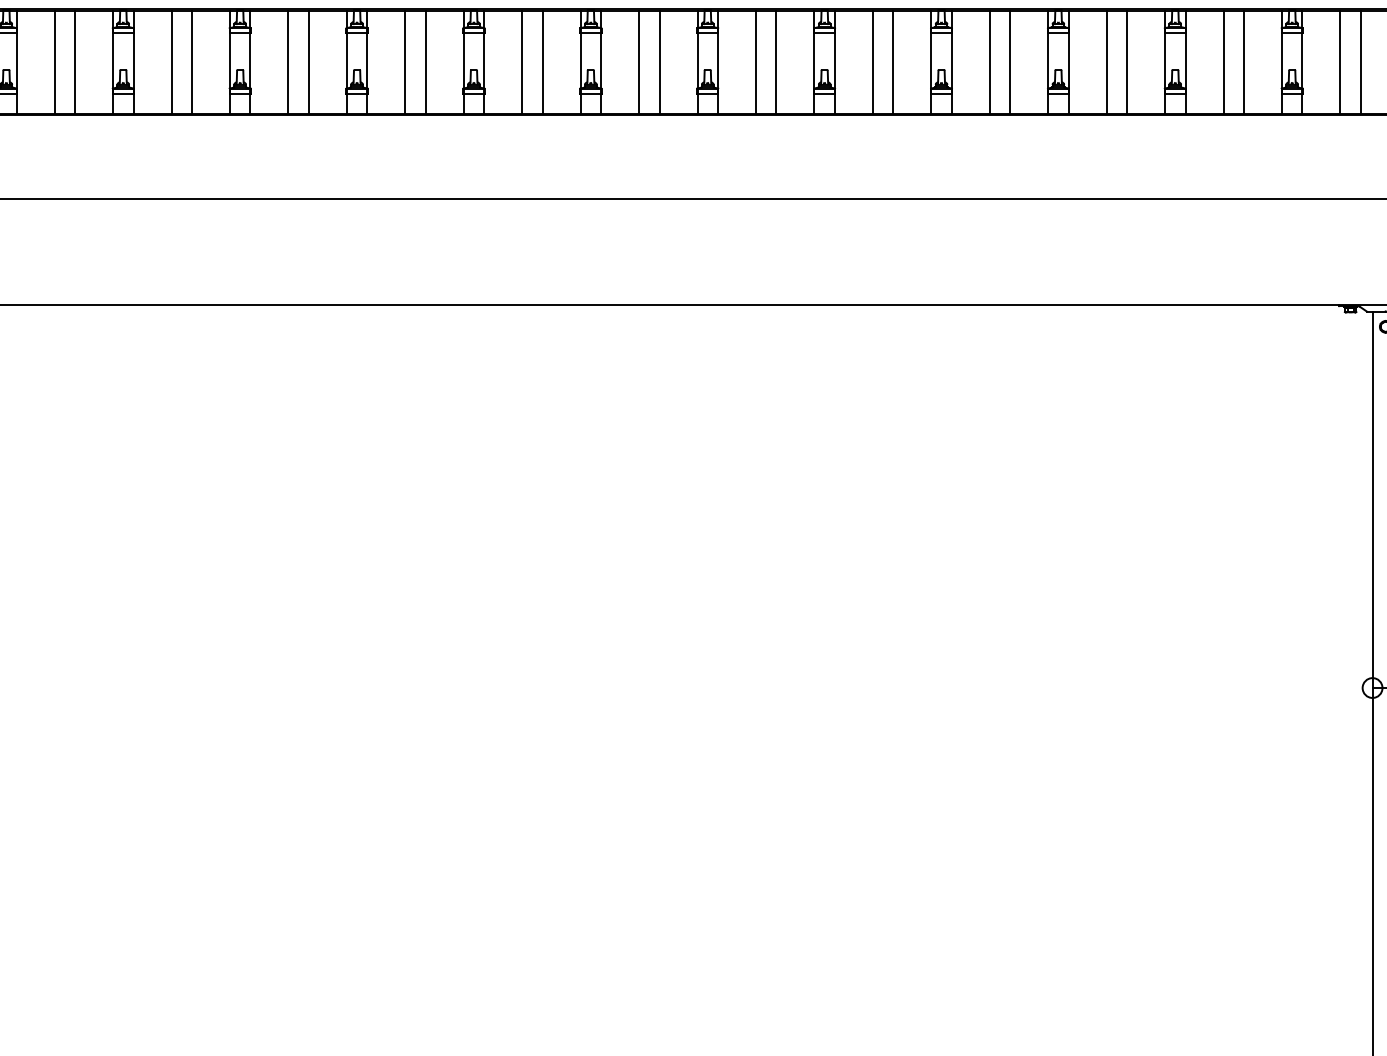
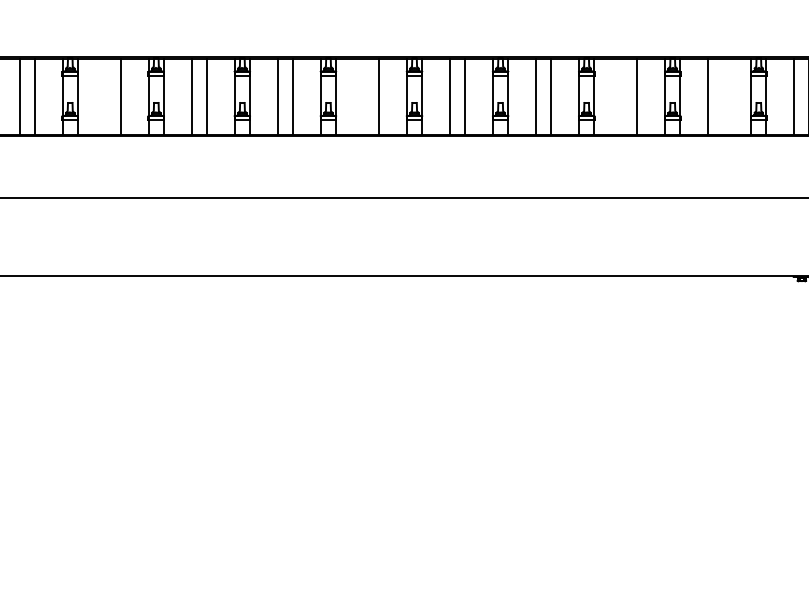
line: (405, 61) -> (105, 96), removed
line: (755, 61) -> (363, 96), removed
line: (1106, 61) -> (622, 96), removed
line: (1243, 61) -> (722, 96), removed

